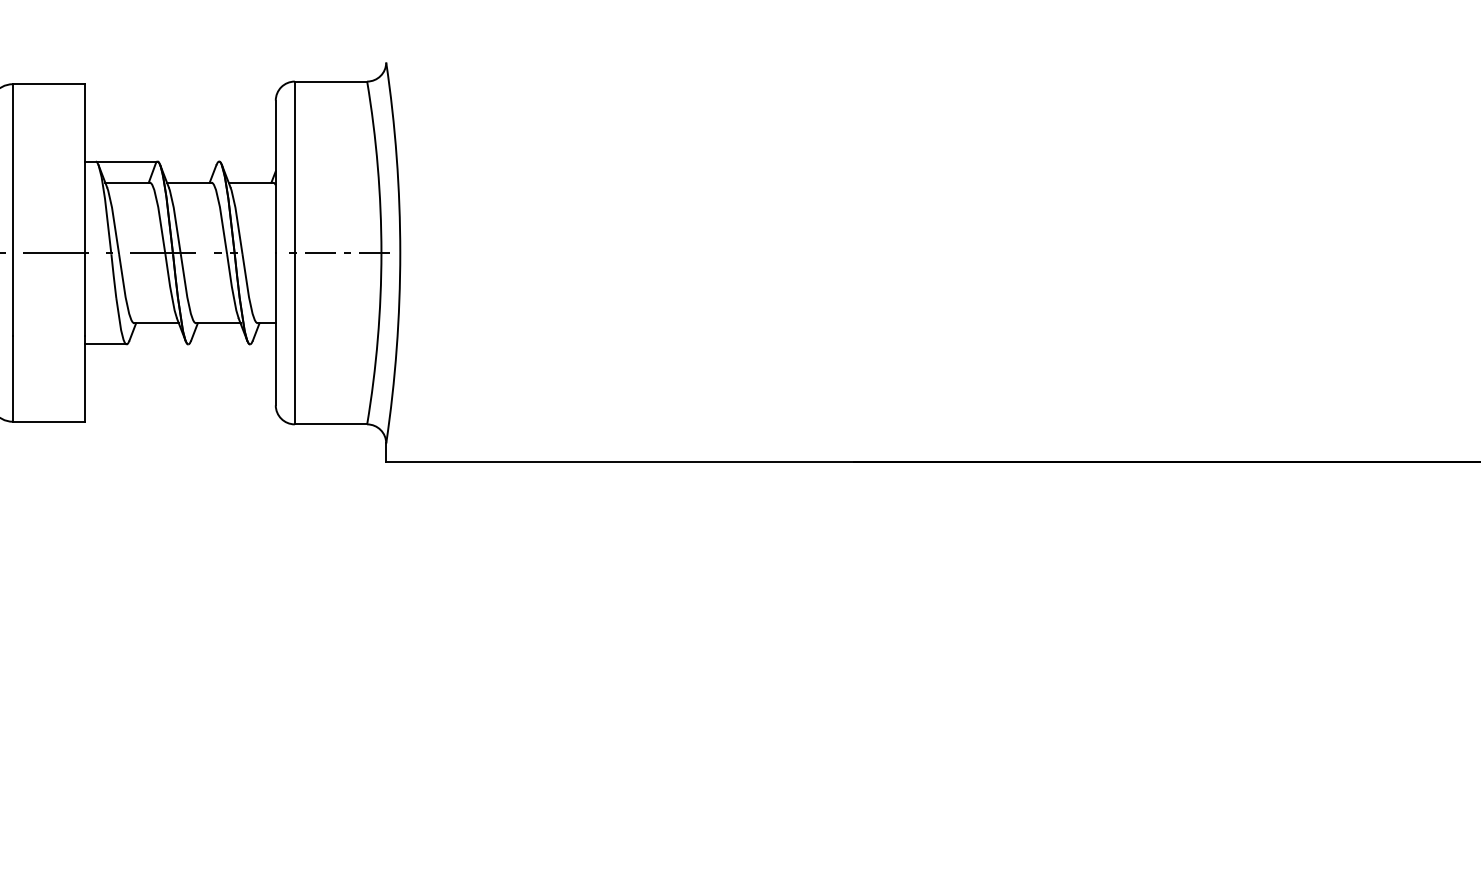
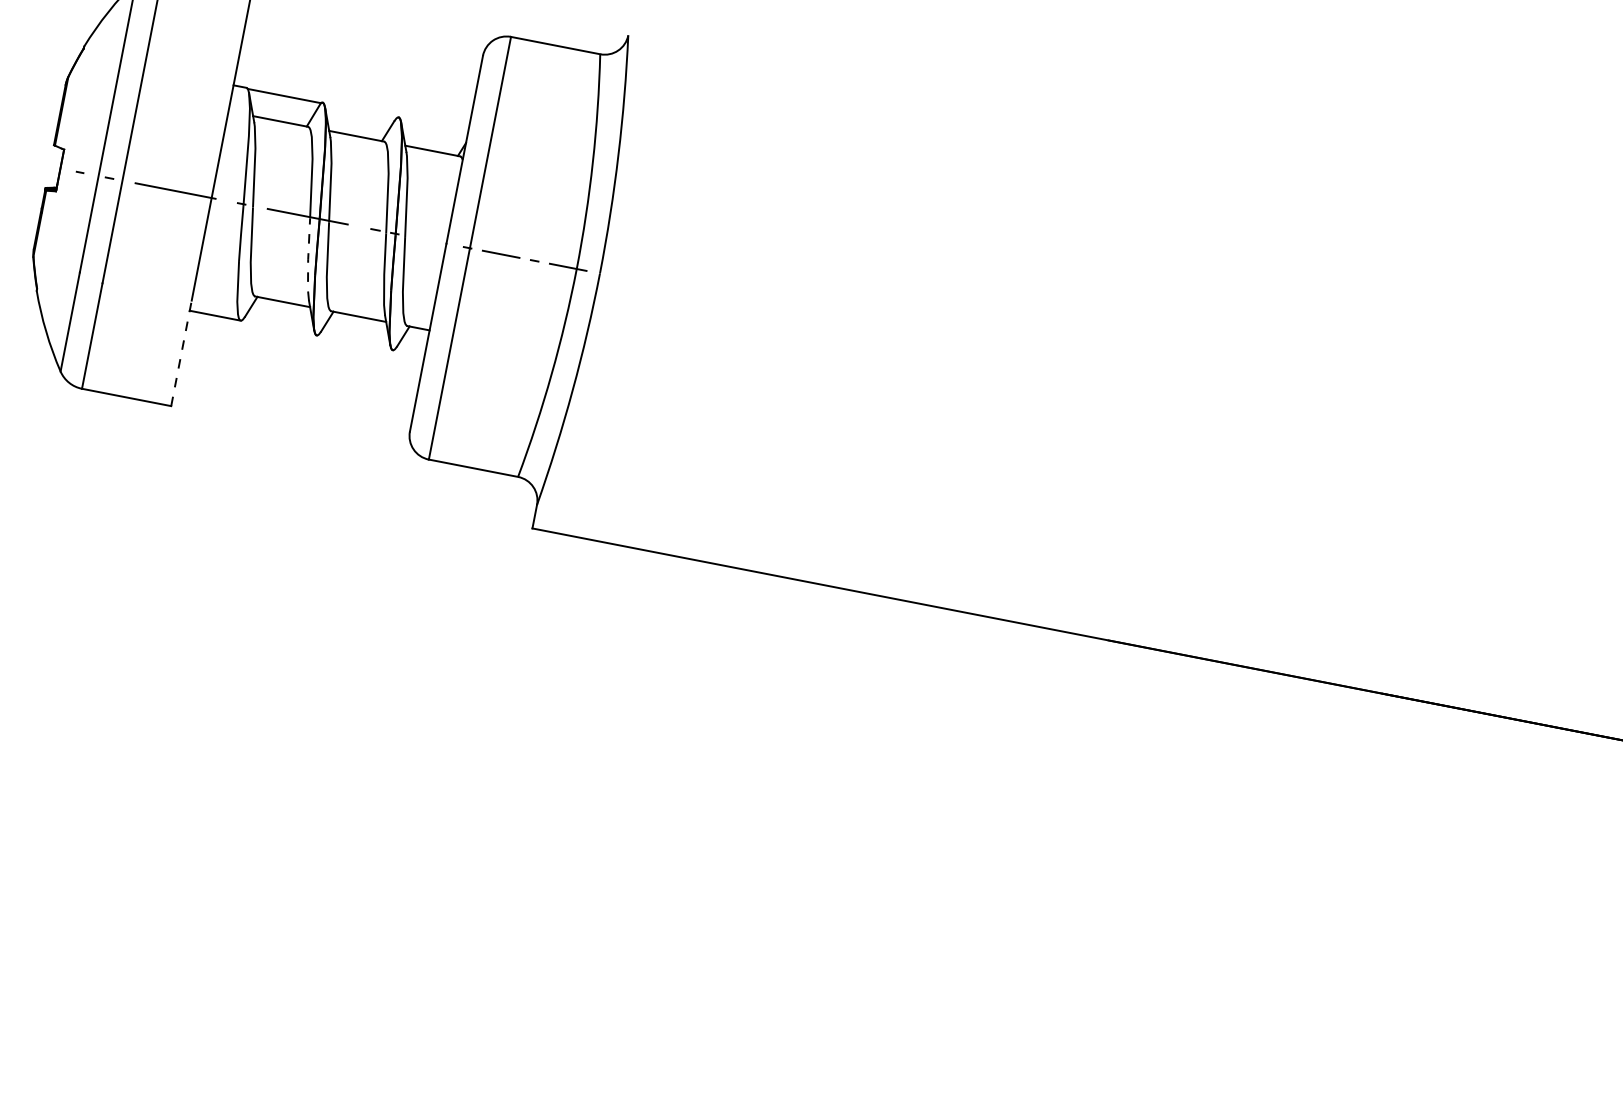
line: (170, 286) -> (308, 259), solid -> dashed
line: (85, 378) -> (181, 352), solid -> dashed

